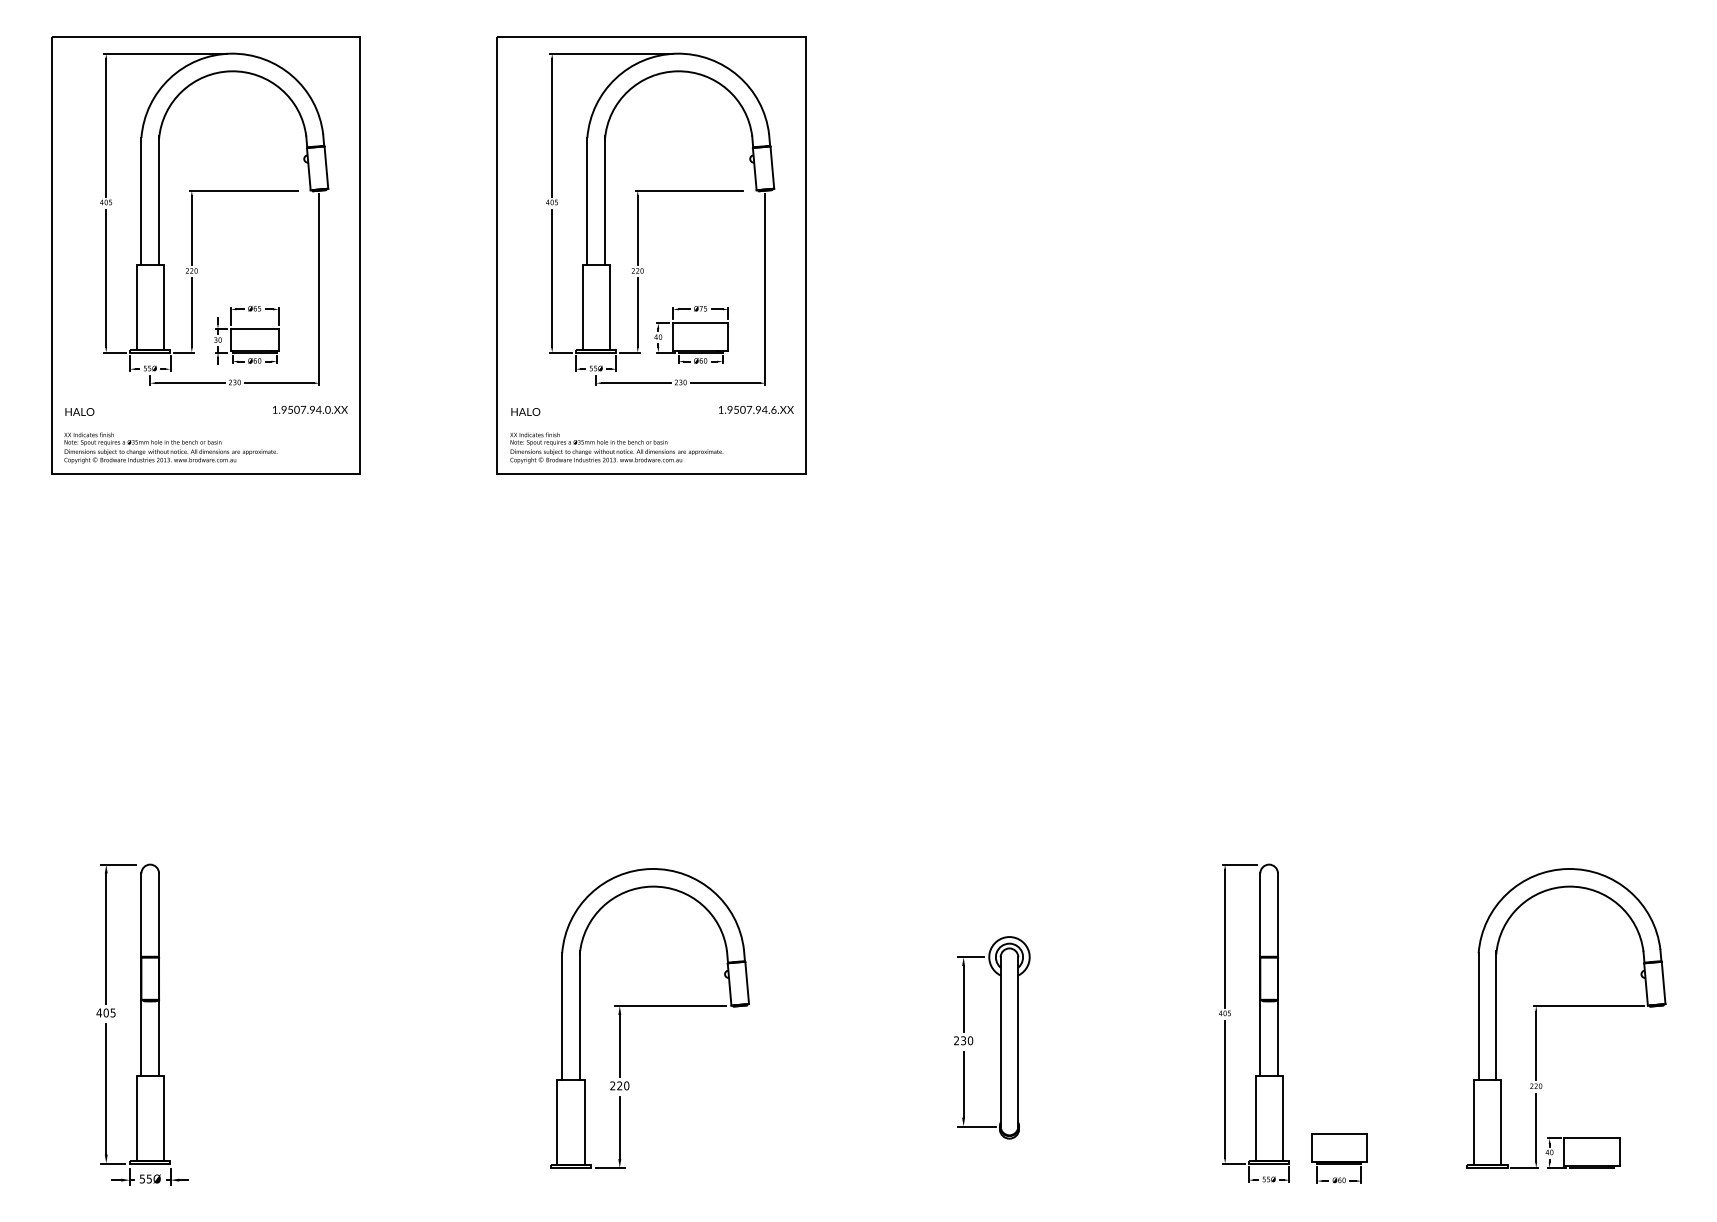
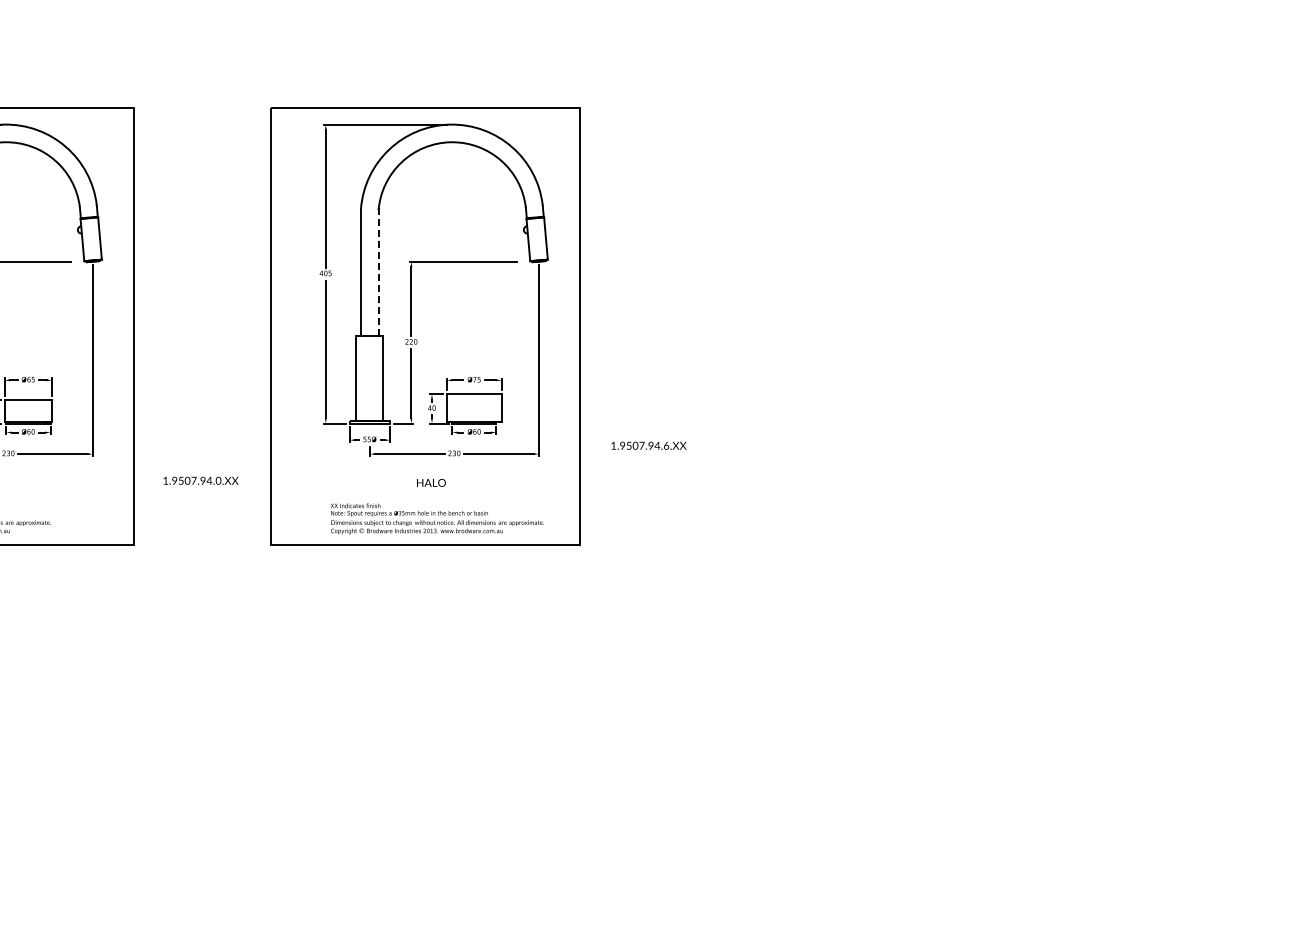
line: (605, 200) -> (379, 271), solid -> dashed
text: (310, 409) -> (201, 480), moved
text: (756, 409) -> (649, 445), moved
text: (525, 411) -> (431, 482), moved
text: (616, 447) -> (437, 518), moved

